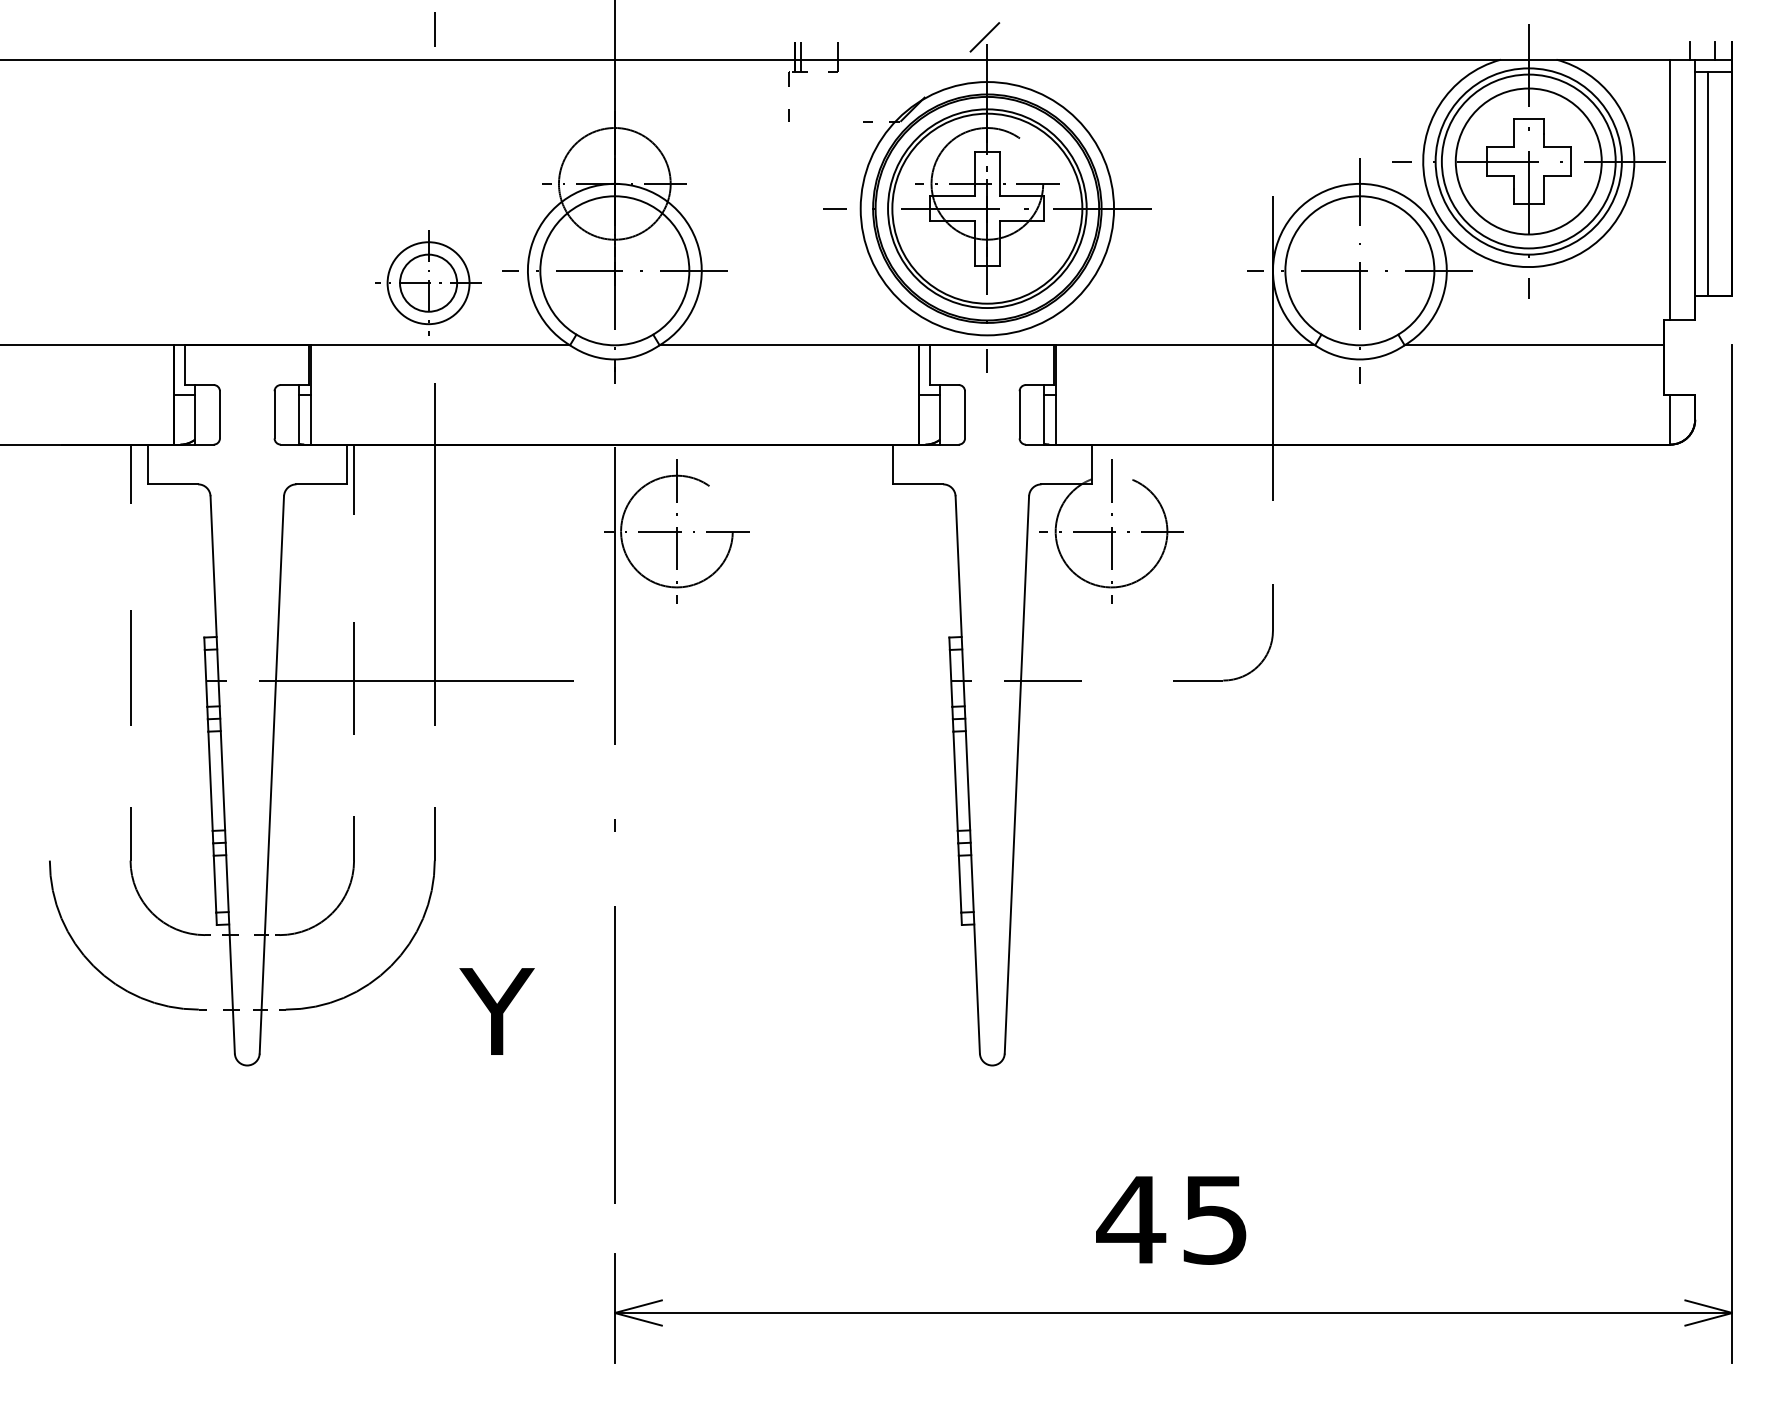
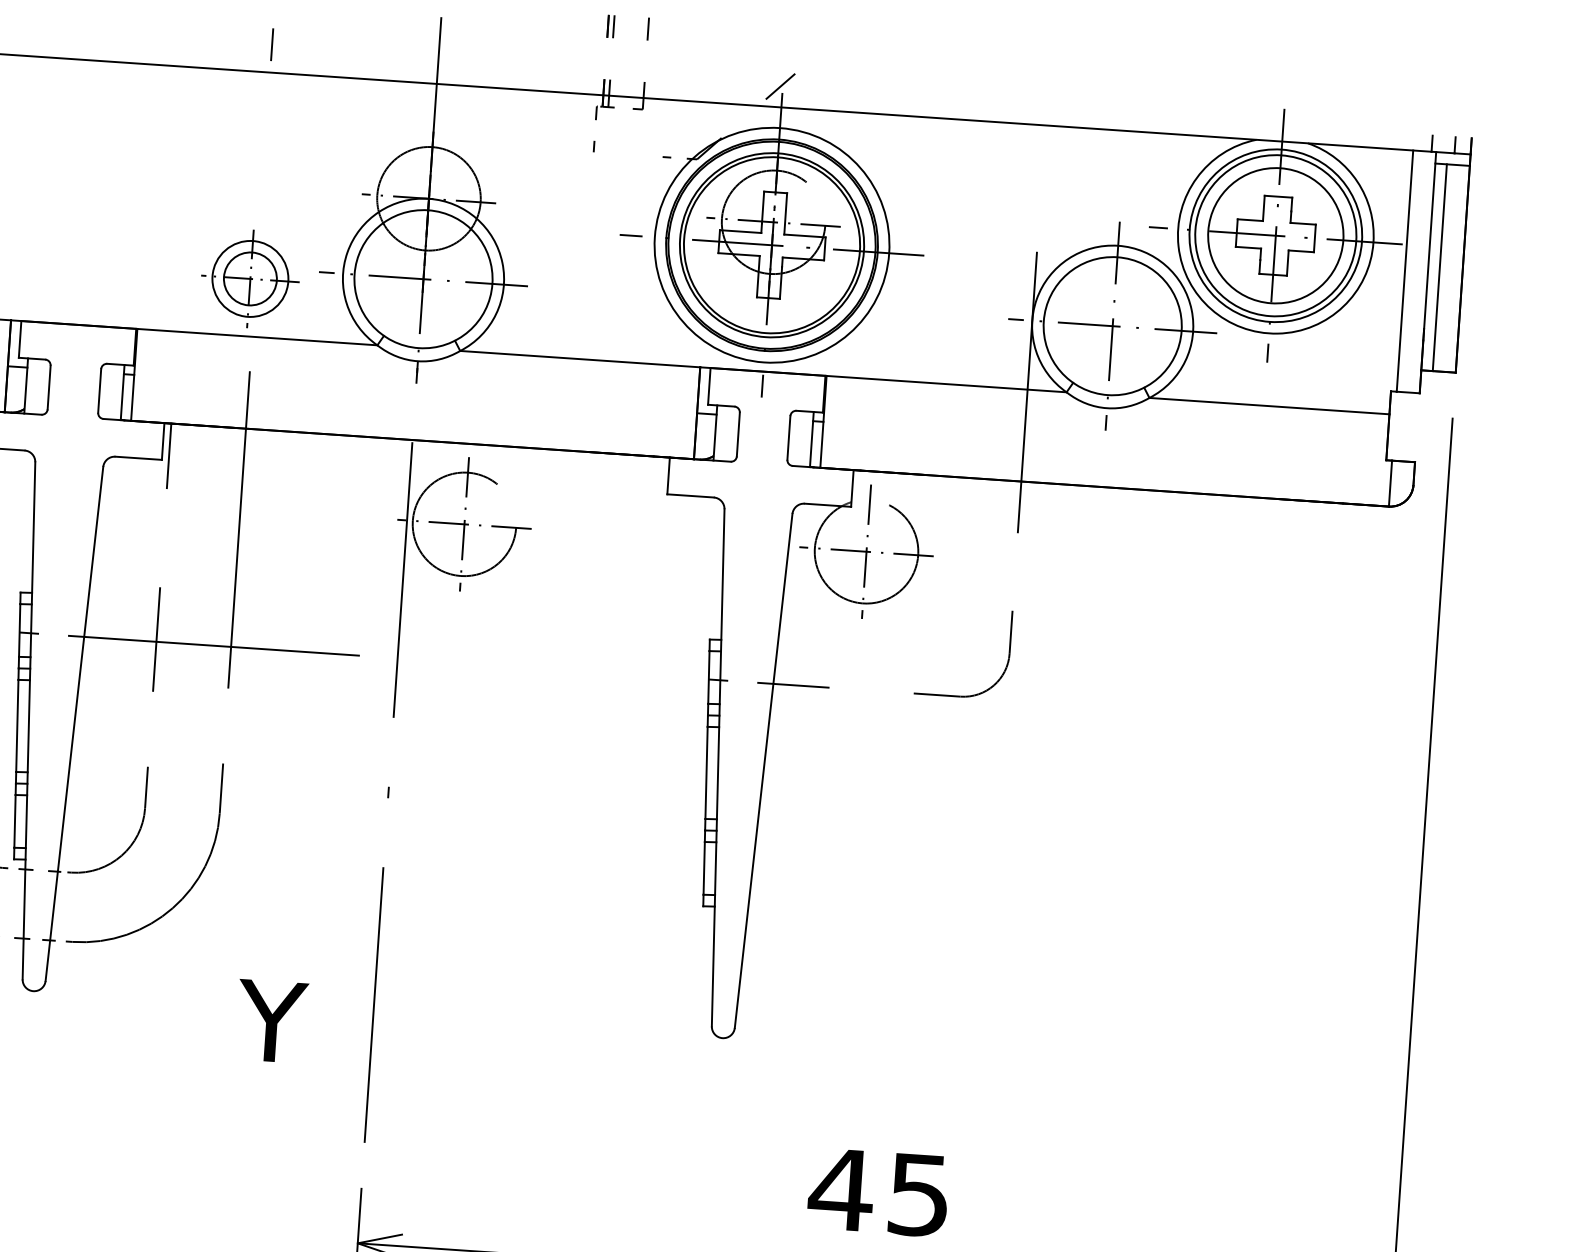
text: (496, 1011) -> (271, 1021), moved

